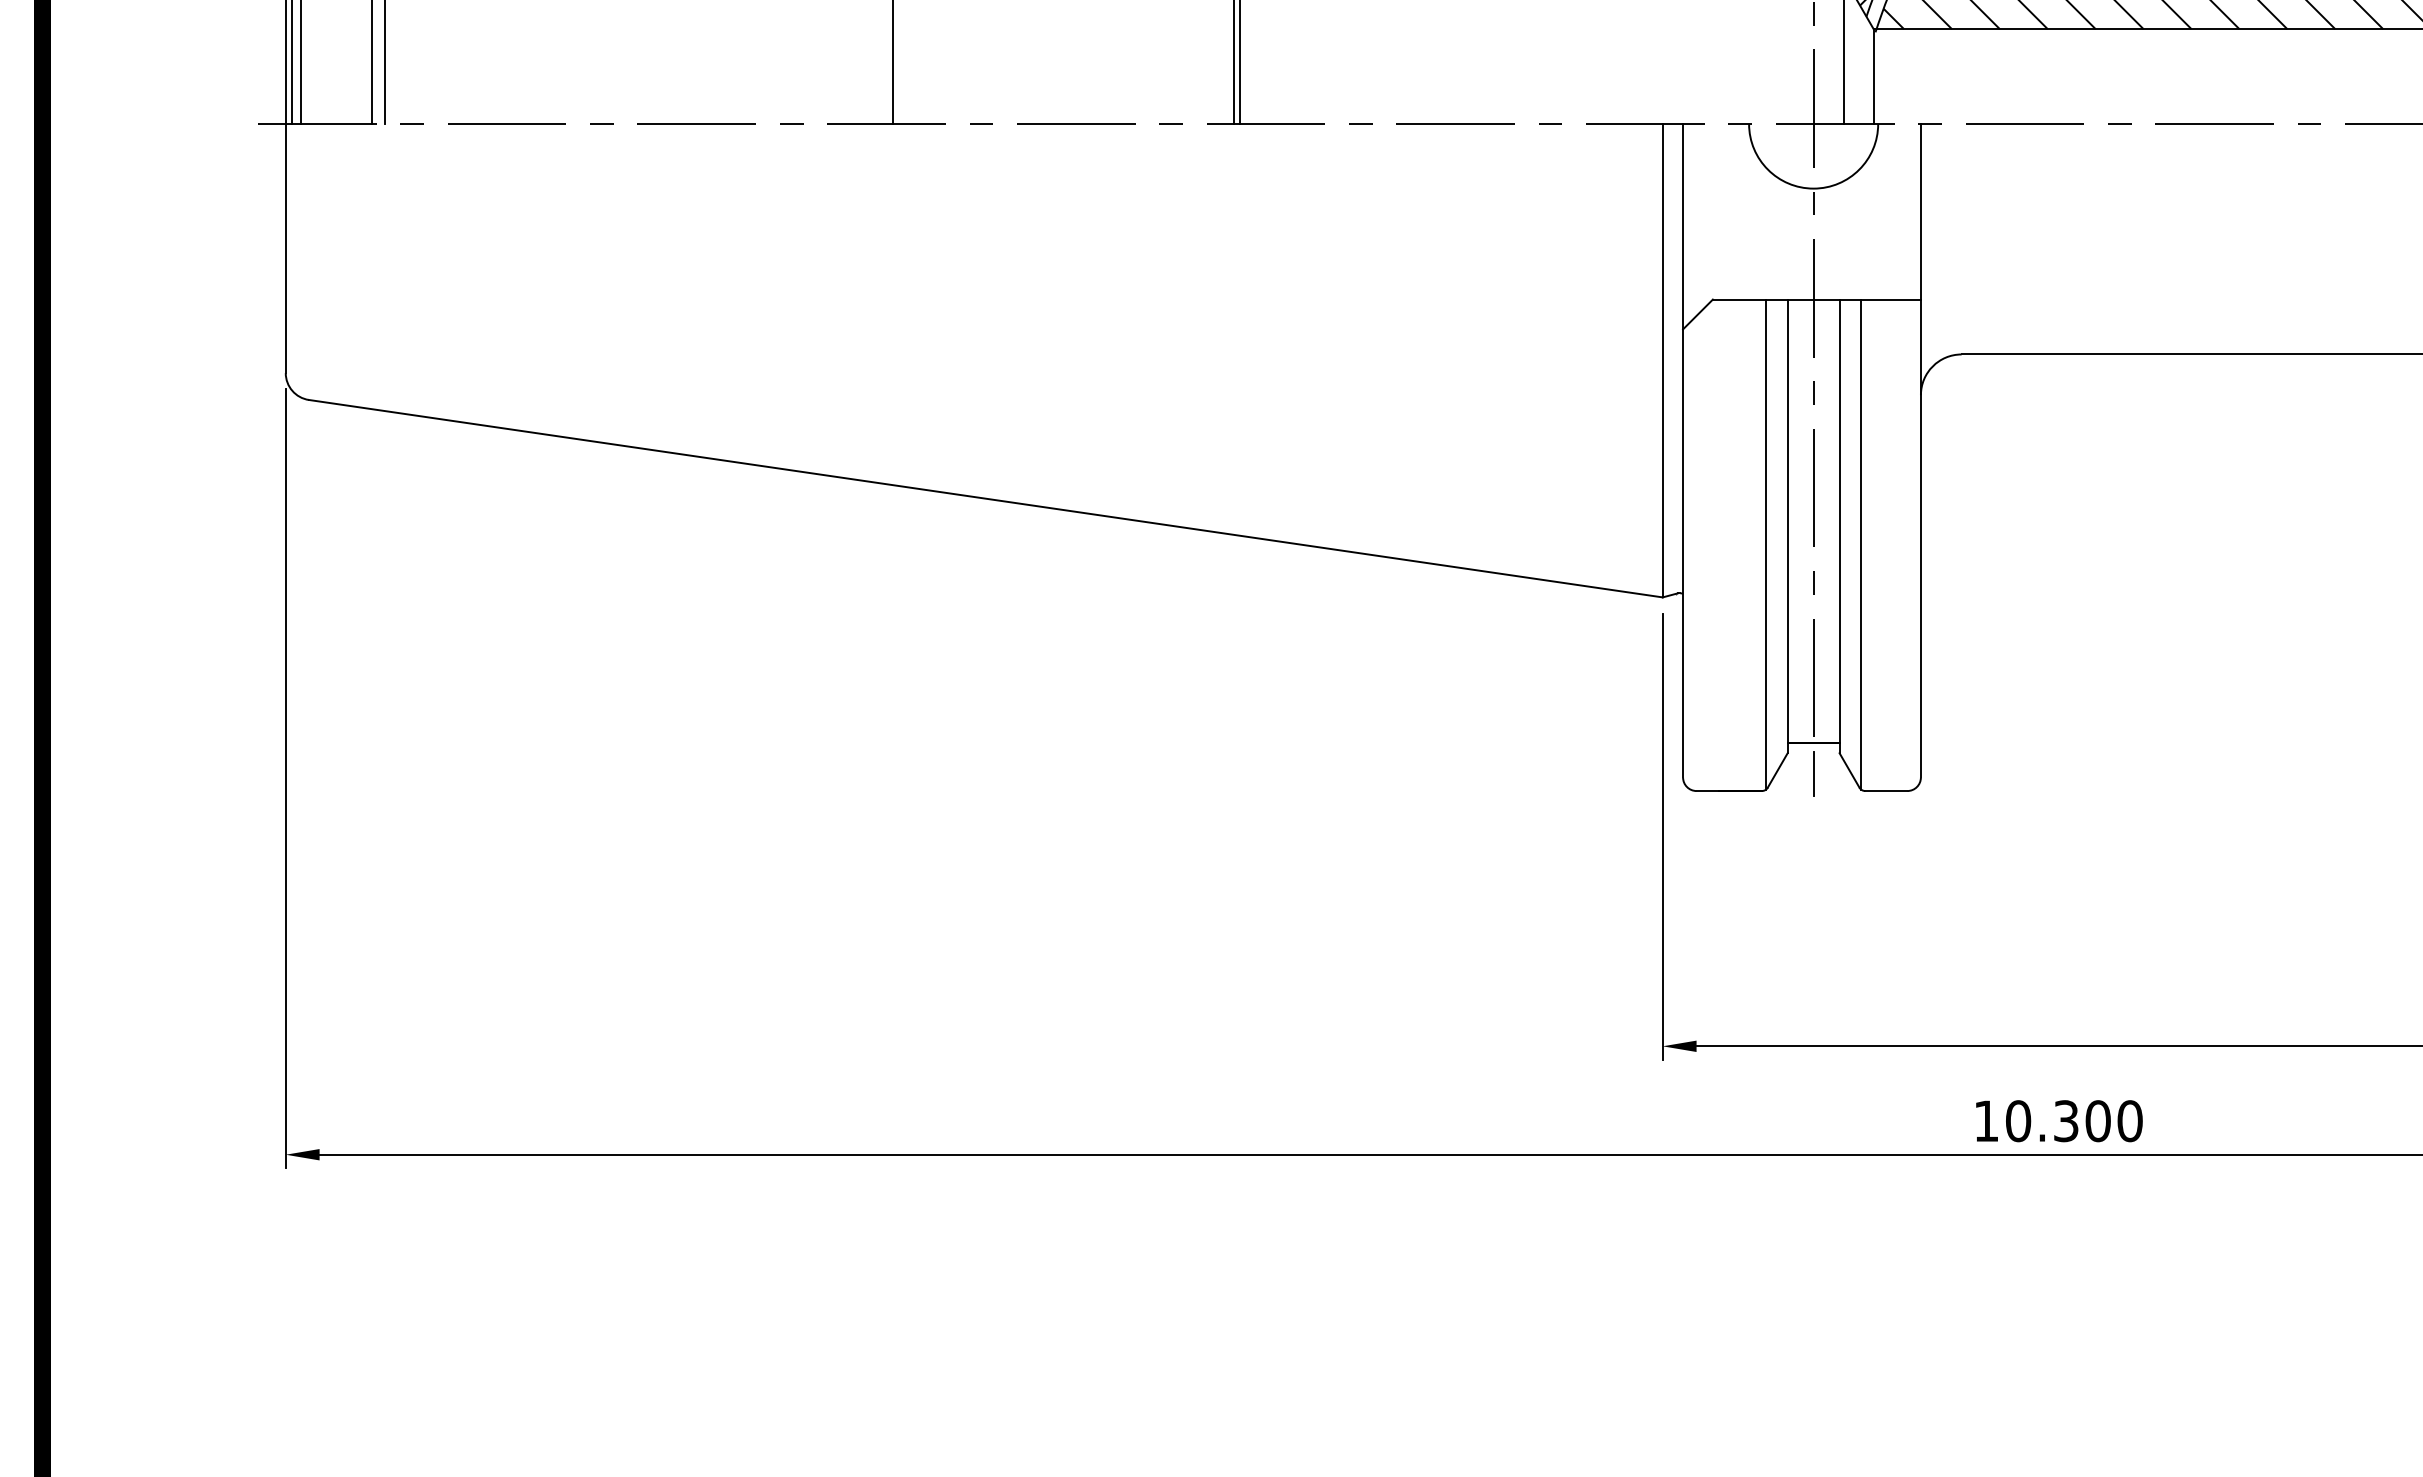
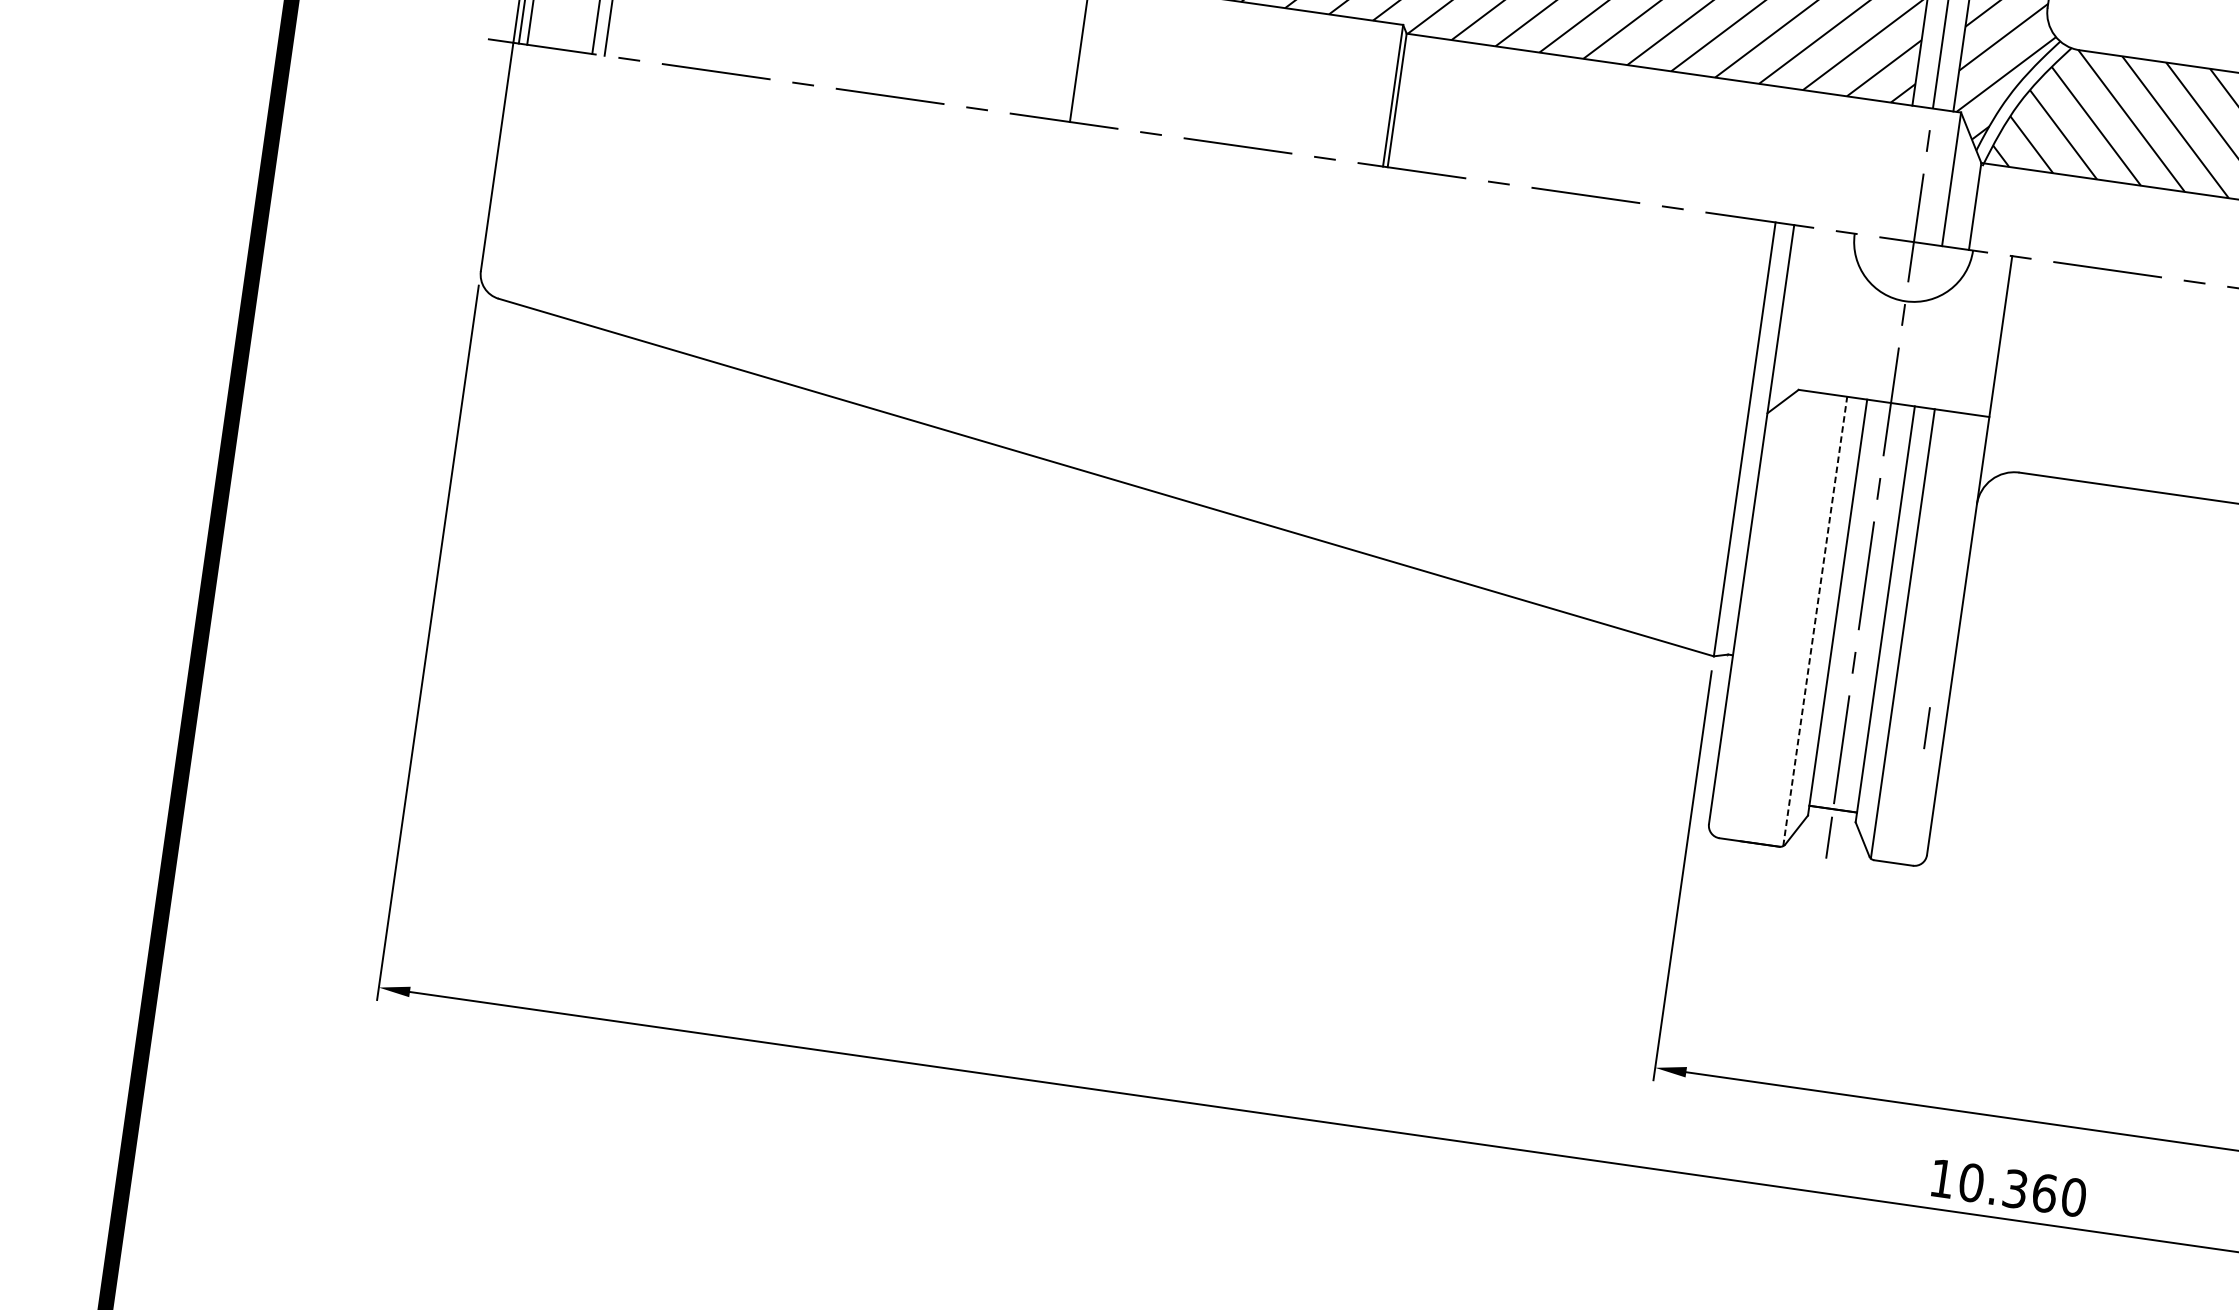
line: (1765, 544) -> (1814, 621), solid -> dashed
line: (1901, 641) -> (1926, 727), added
text: (2098, 1121) -> (2044, 1193), 10.300 -> 10.360

